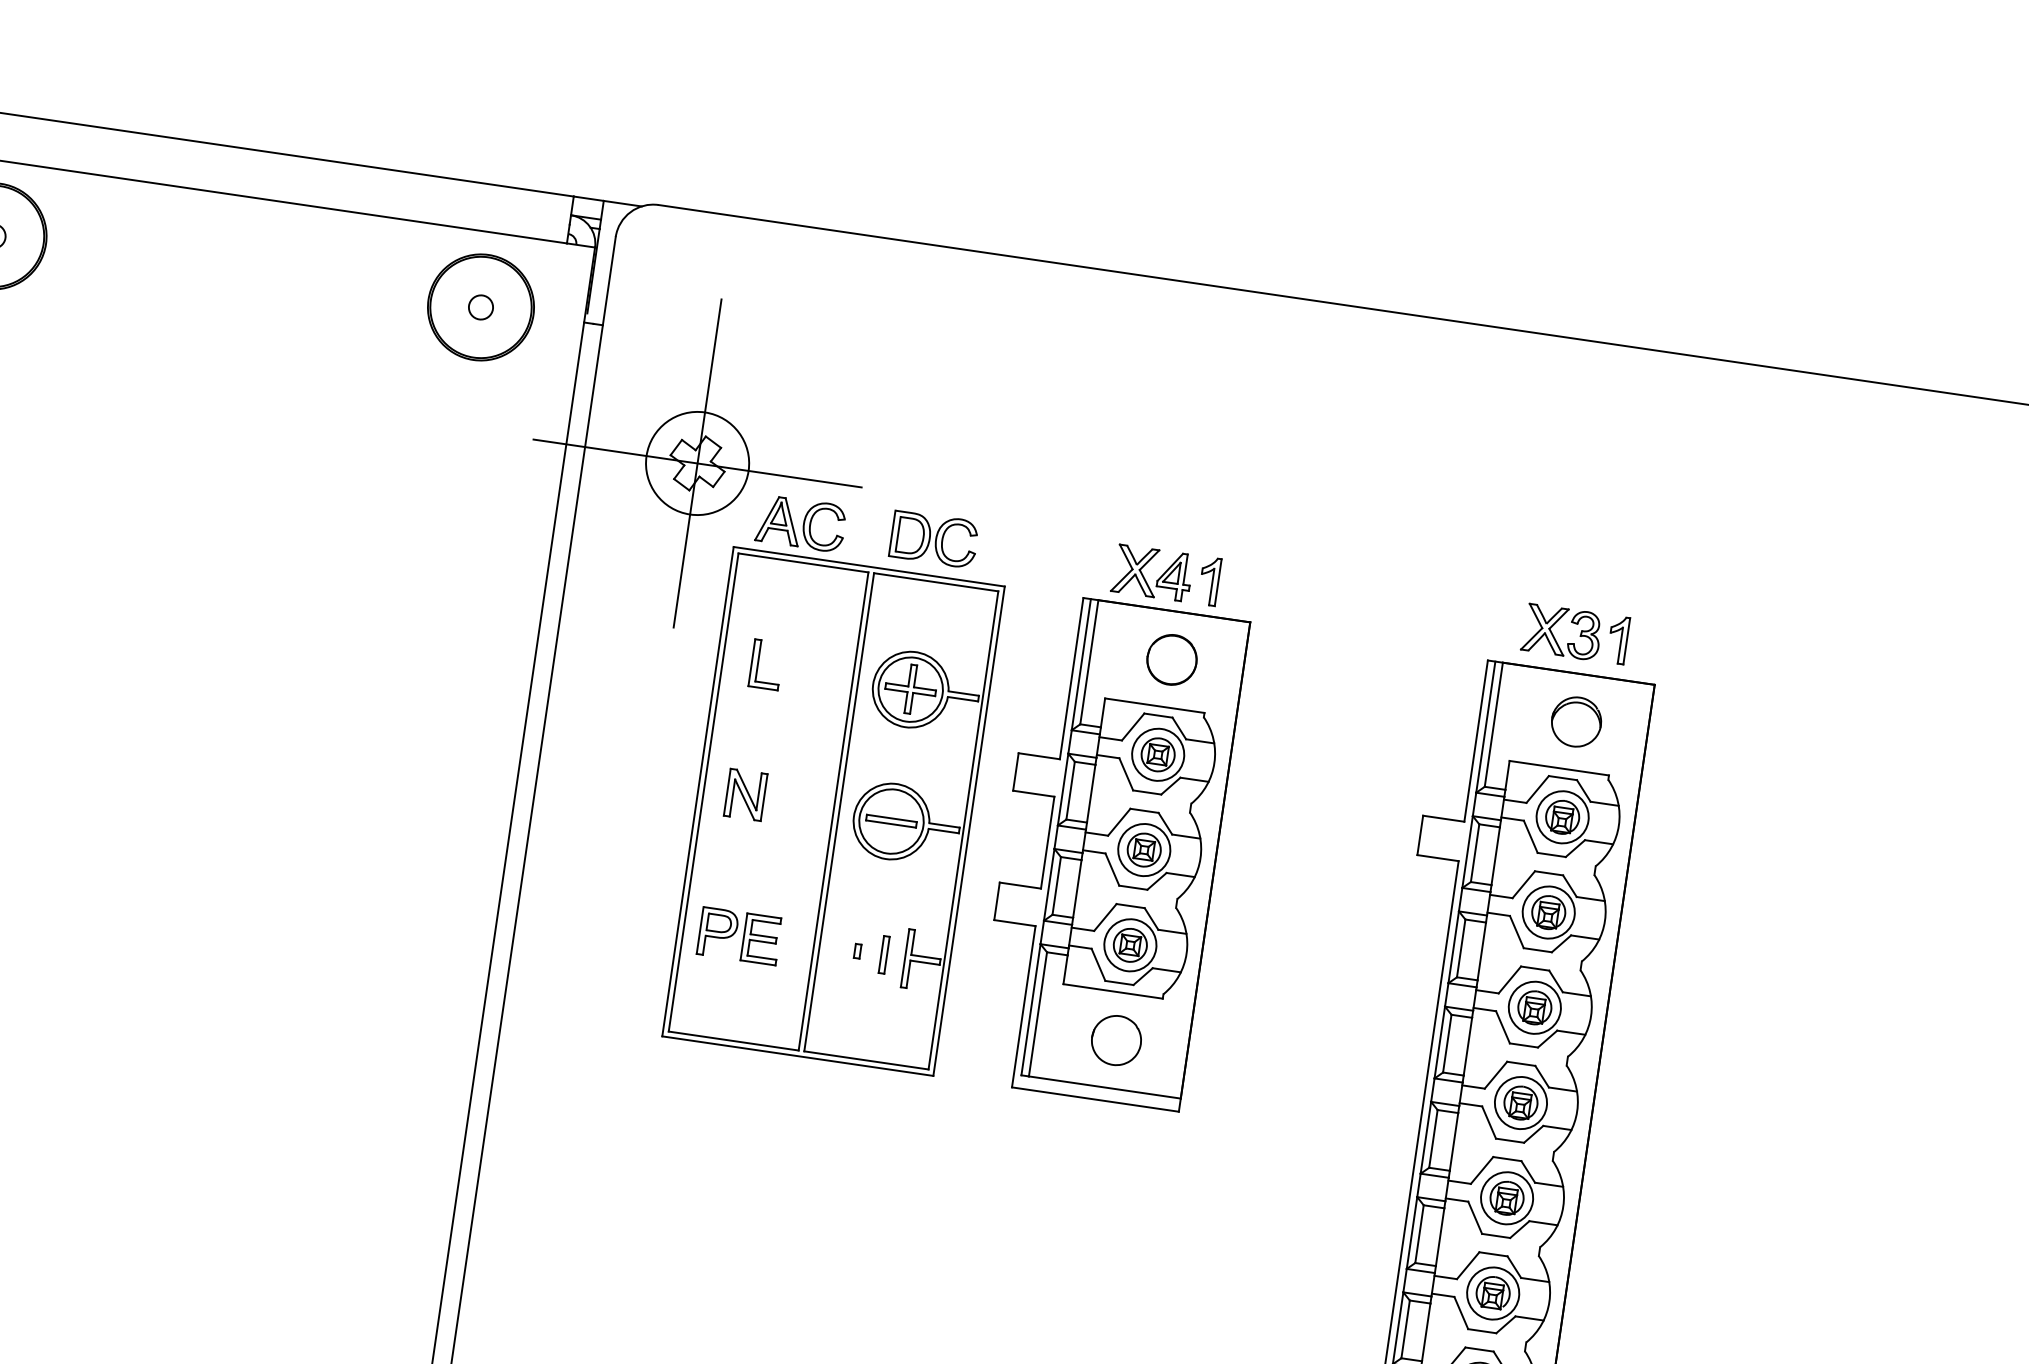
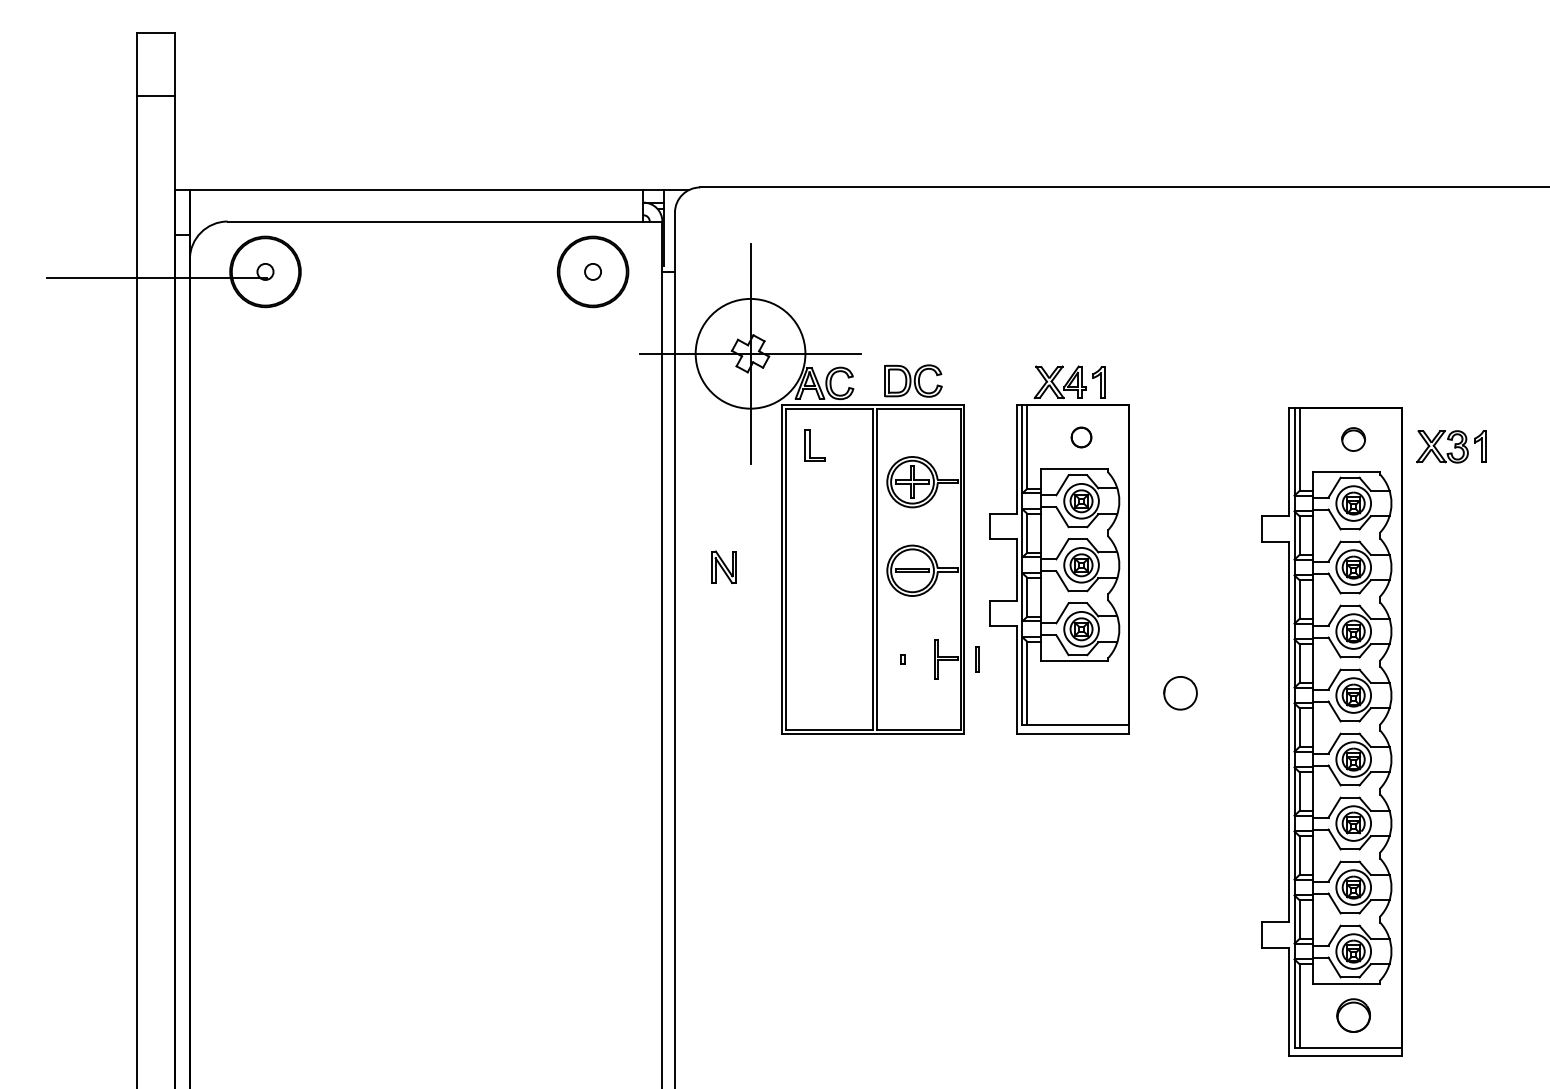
circle: (697, 463) -> (750, 353), size x1.6
part: (1575, 633) -> (1451, 446), moved
part: (1171, 659) -> (1081, 437), size x0.6
part: (765, 664) -> (814, 445), moved
part: (1576, 721) -> (1353, 439), size x0.7
part: (745, 793) -> (723, 566), moved
part: (739, 935) -> (823, 660), removed
line: (882, 955) -> (976, 659), moved
part: (1116, 1040) -> (1180, 693), moved

